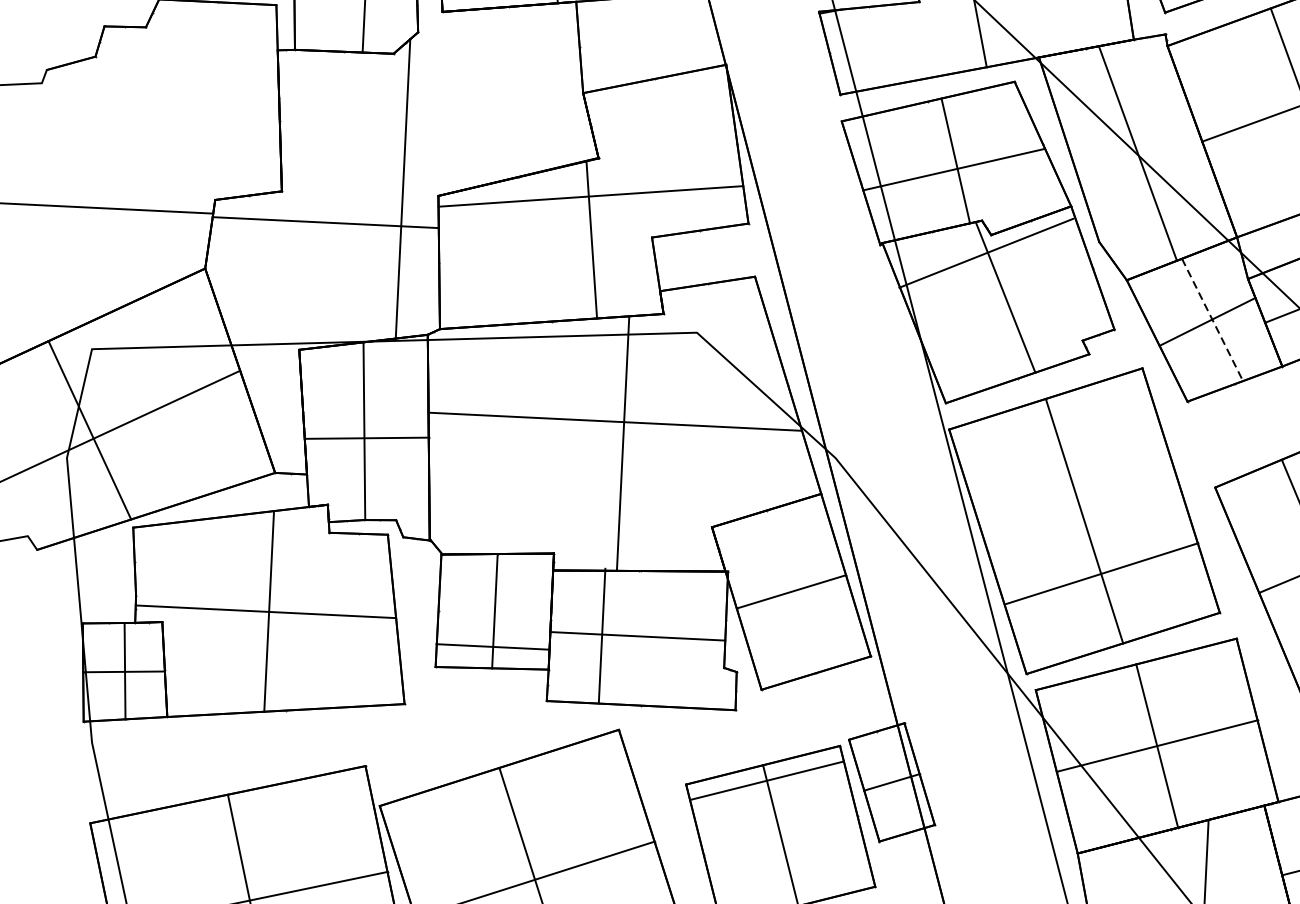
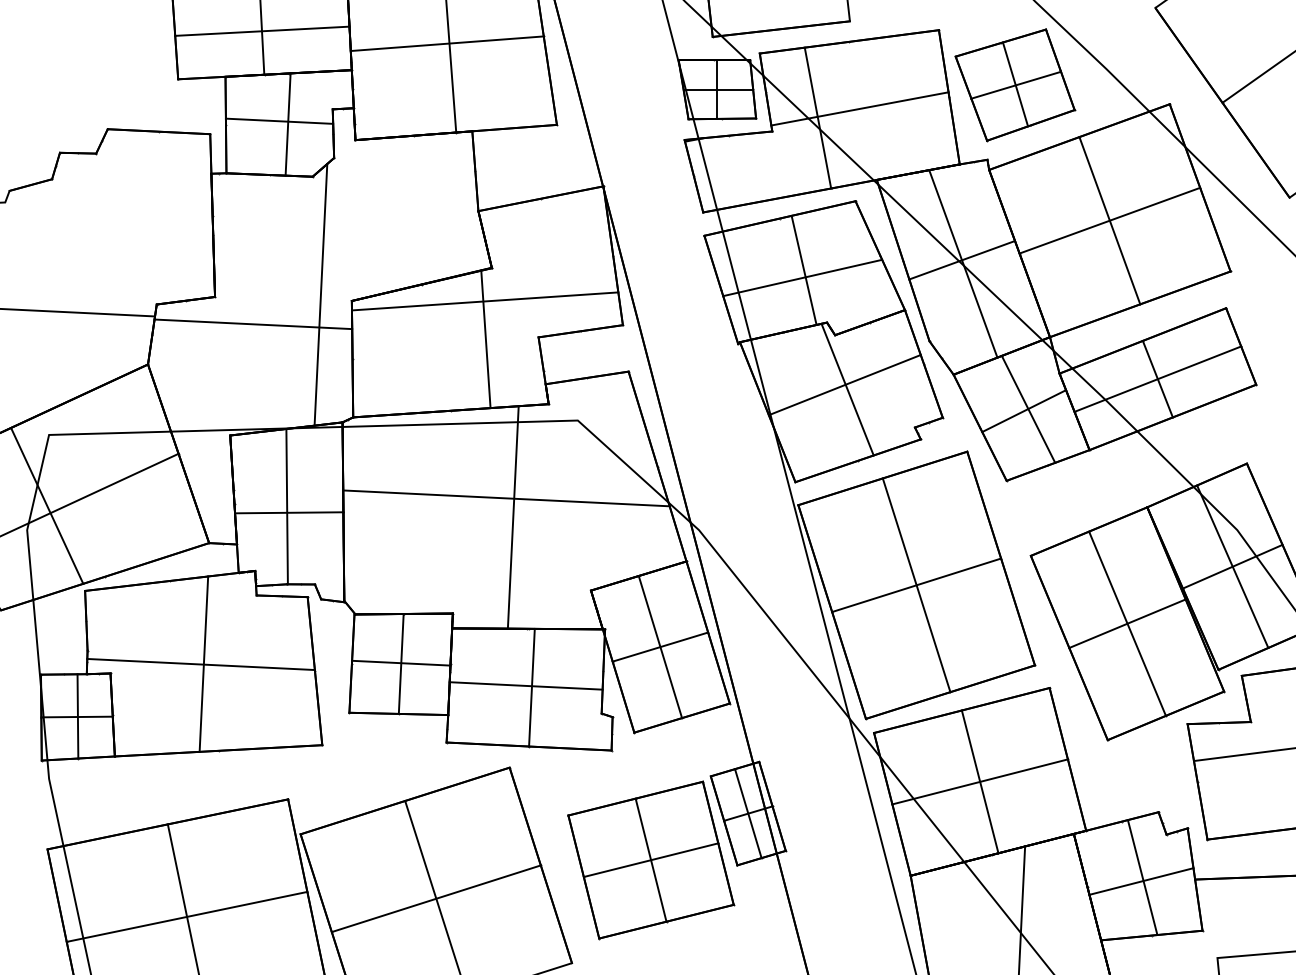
line: (1136, 149) -> (962, 260), added
line: (985, 253) -> (844, 385), moved
line: (1212, 320) -> (1028, 409), dashed -> solid
line: (1101, 574) -> (916, 585), moved
line: (791, 592) -> (660, 647), added
line: (601, 635) -> (531, 687), moved
line: (492, 646) -> (401, 662), moved
line: (766, 781) -> (650, 860), moved
line: (892, 782) -> (748, 813), added

